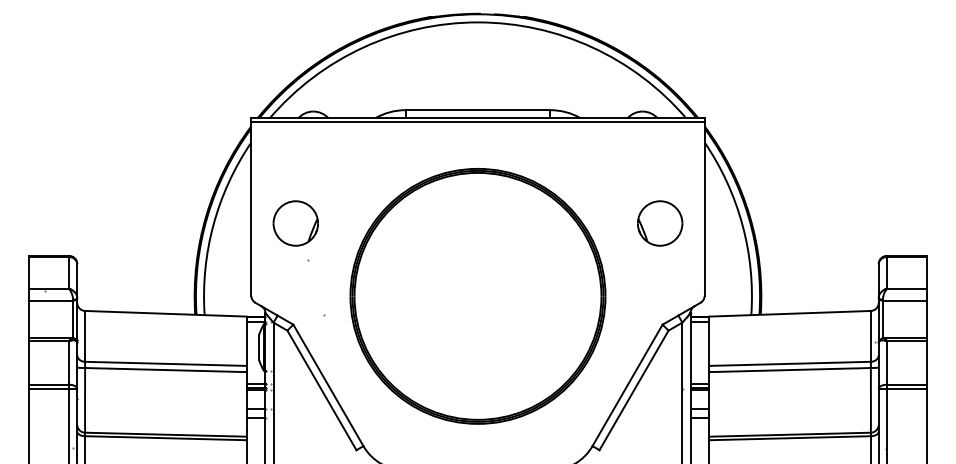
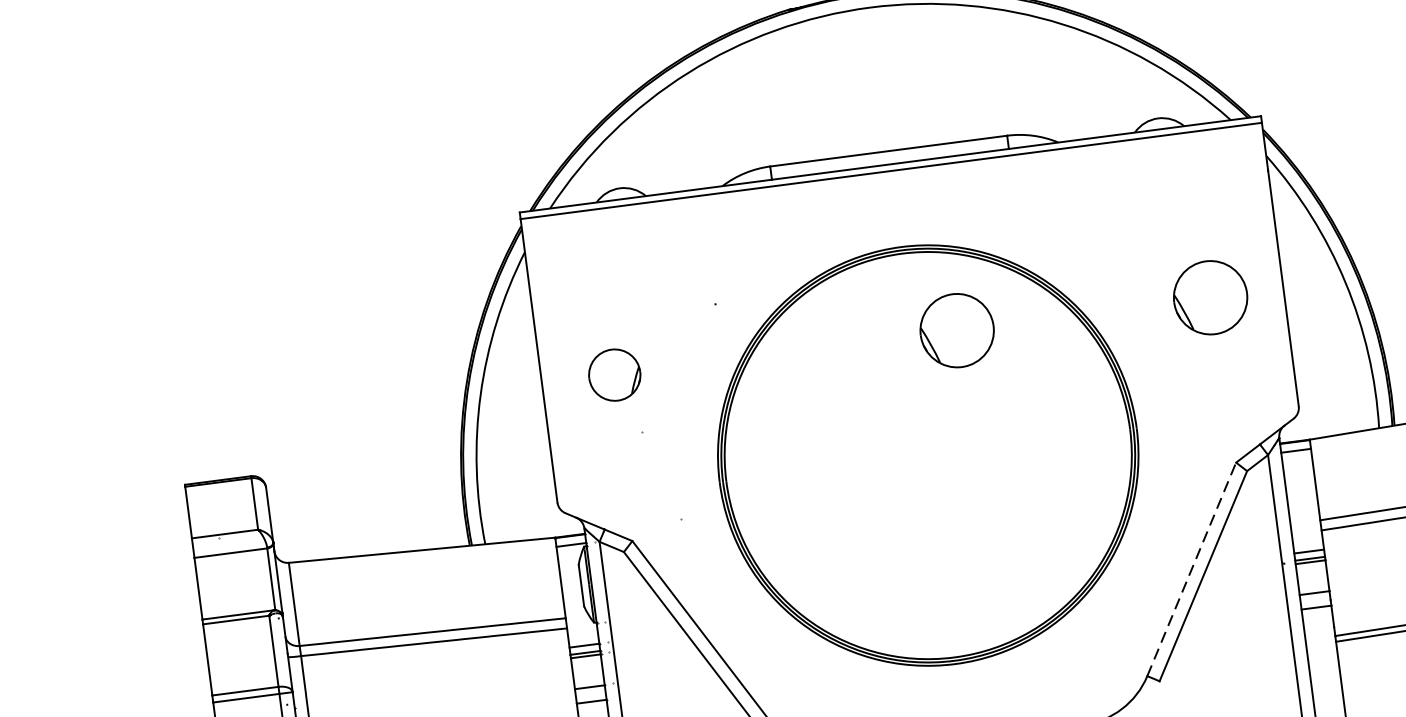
part: (295, 223) -> (614, 375), size x0.7
part: (505, 223) -> (957, 330), added
line: (627, 384) -> (1191, 567), solid -> dashed

